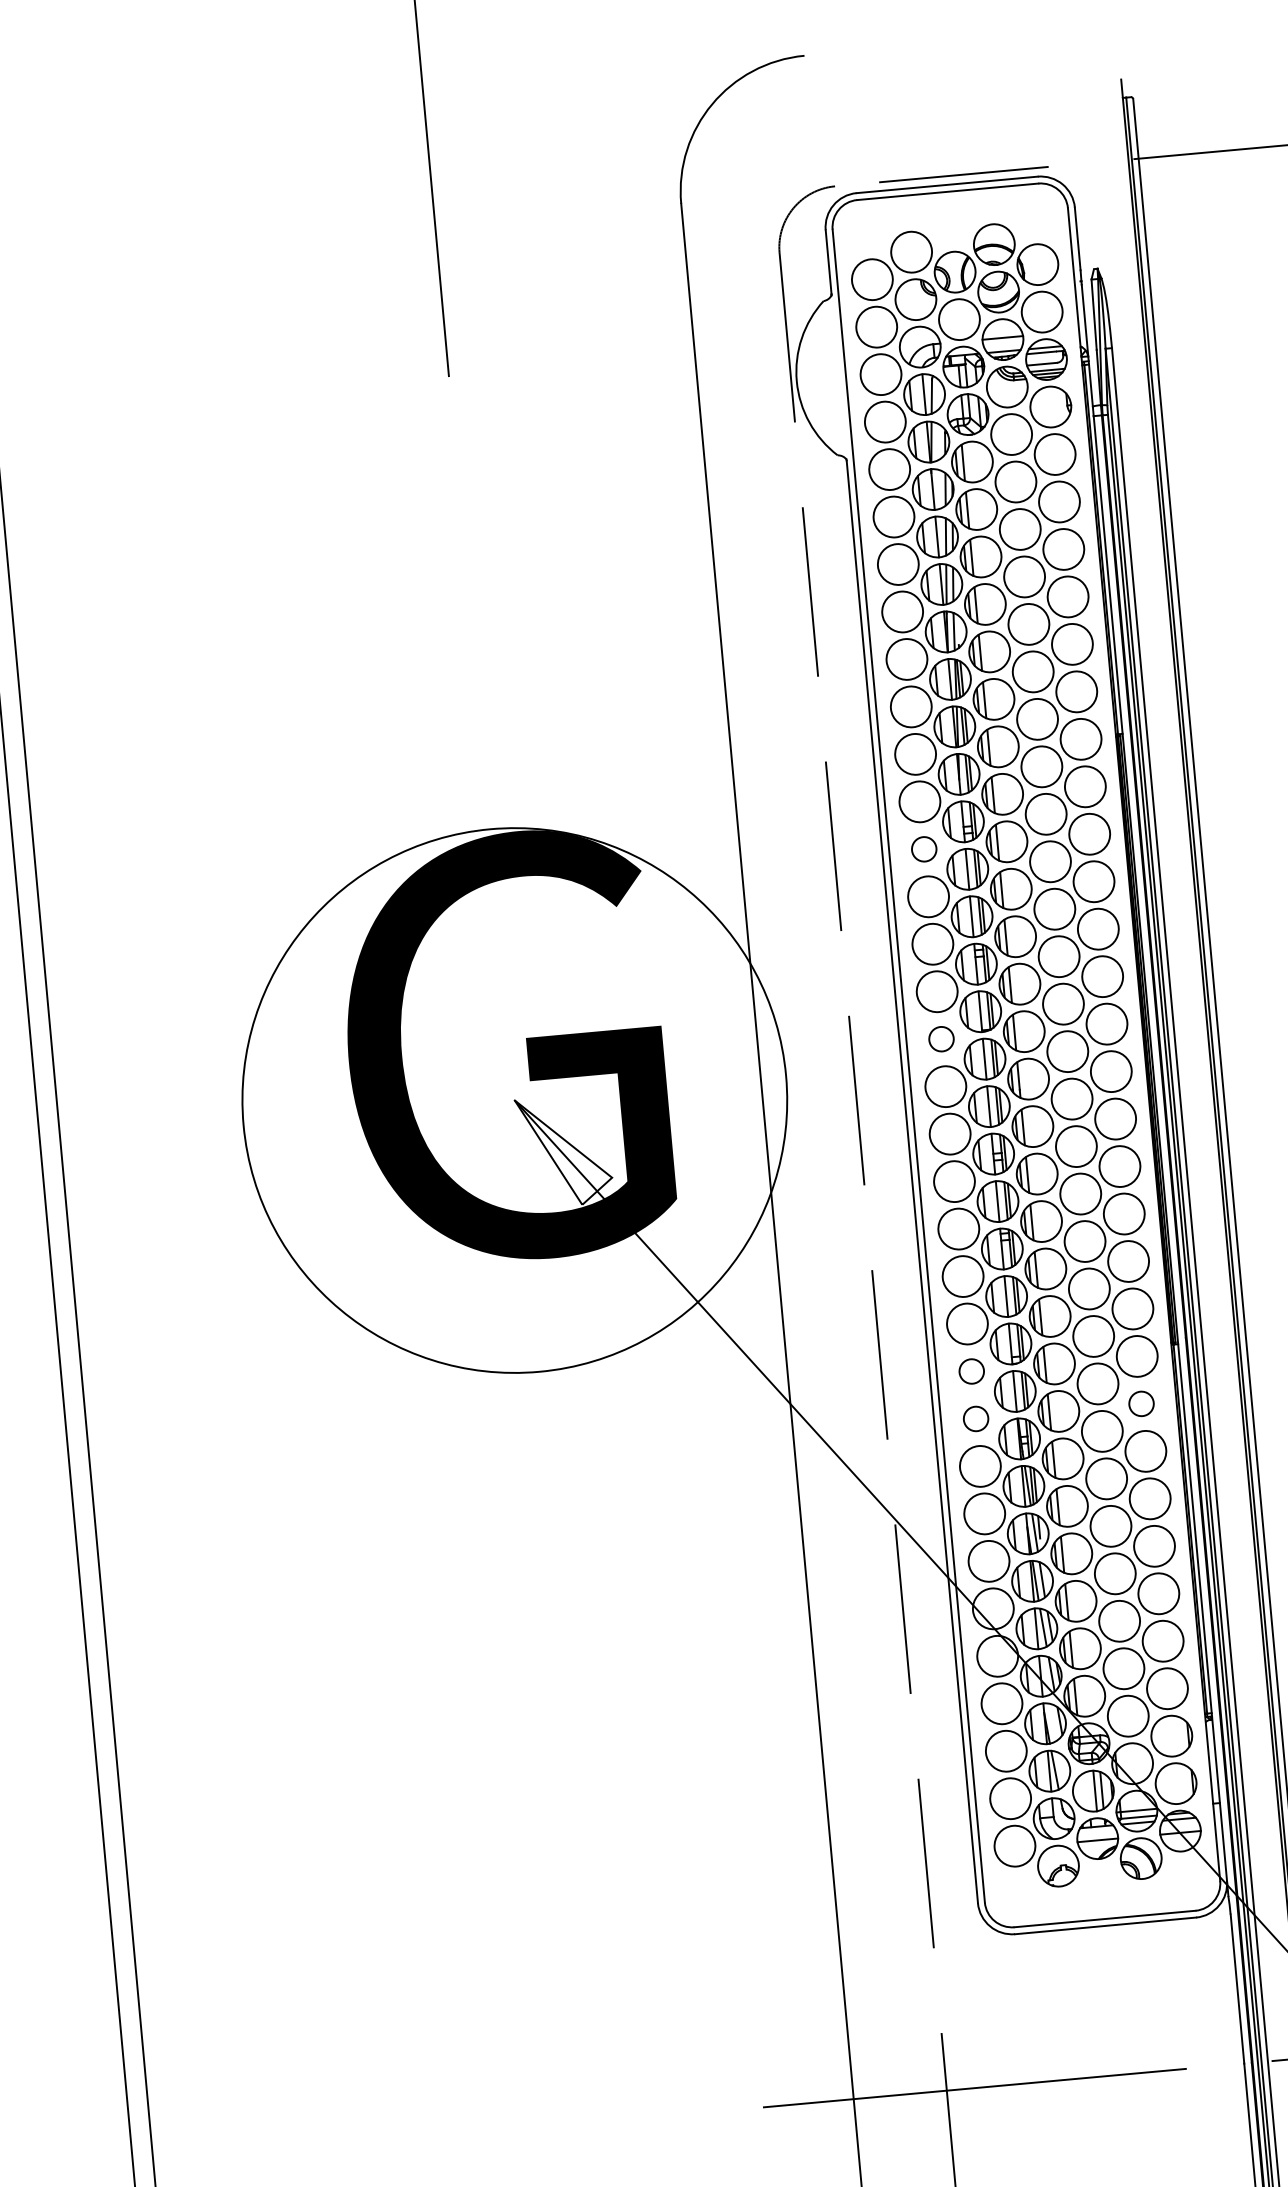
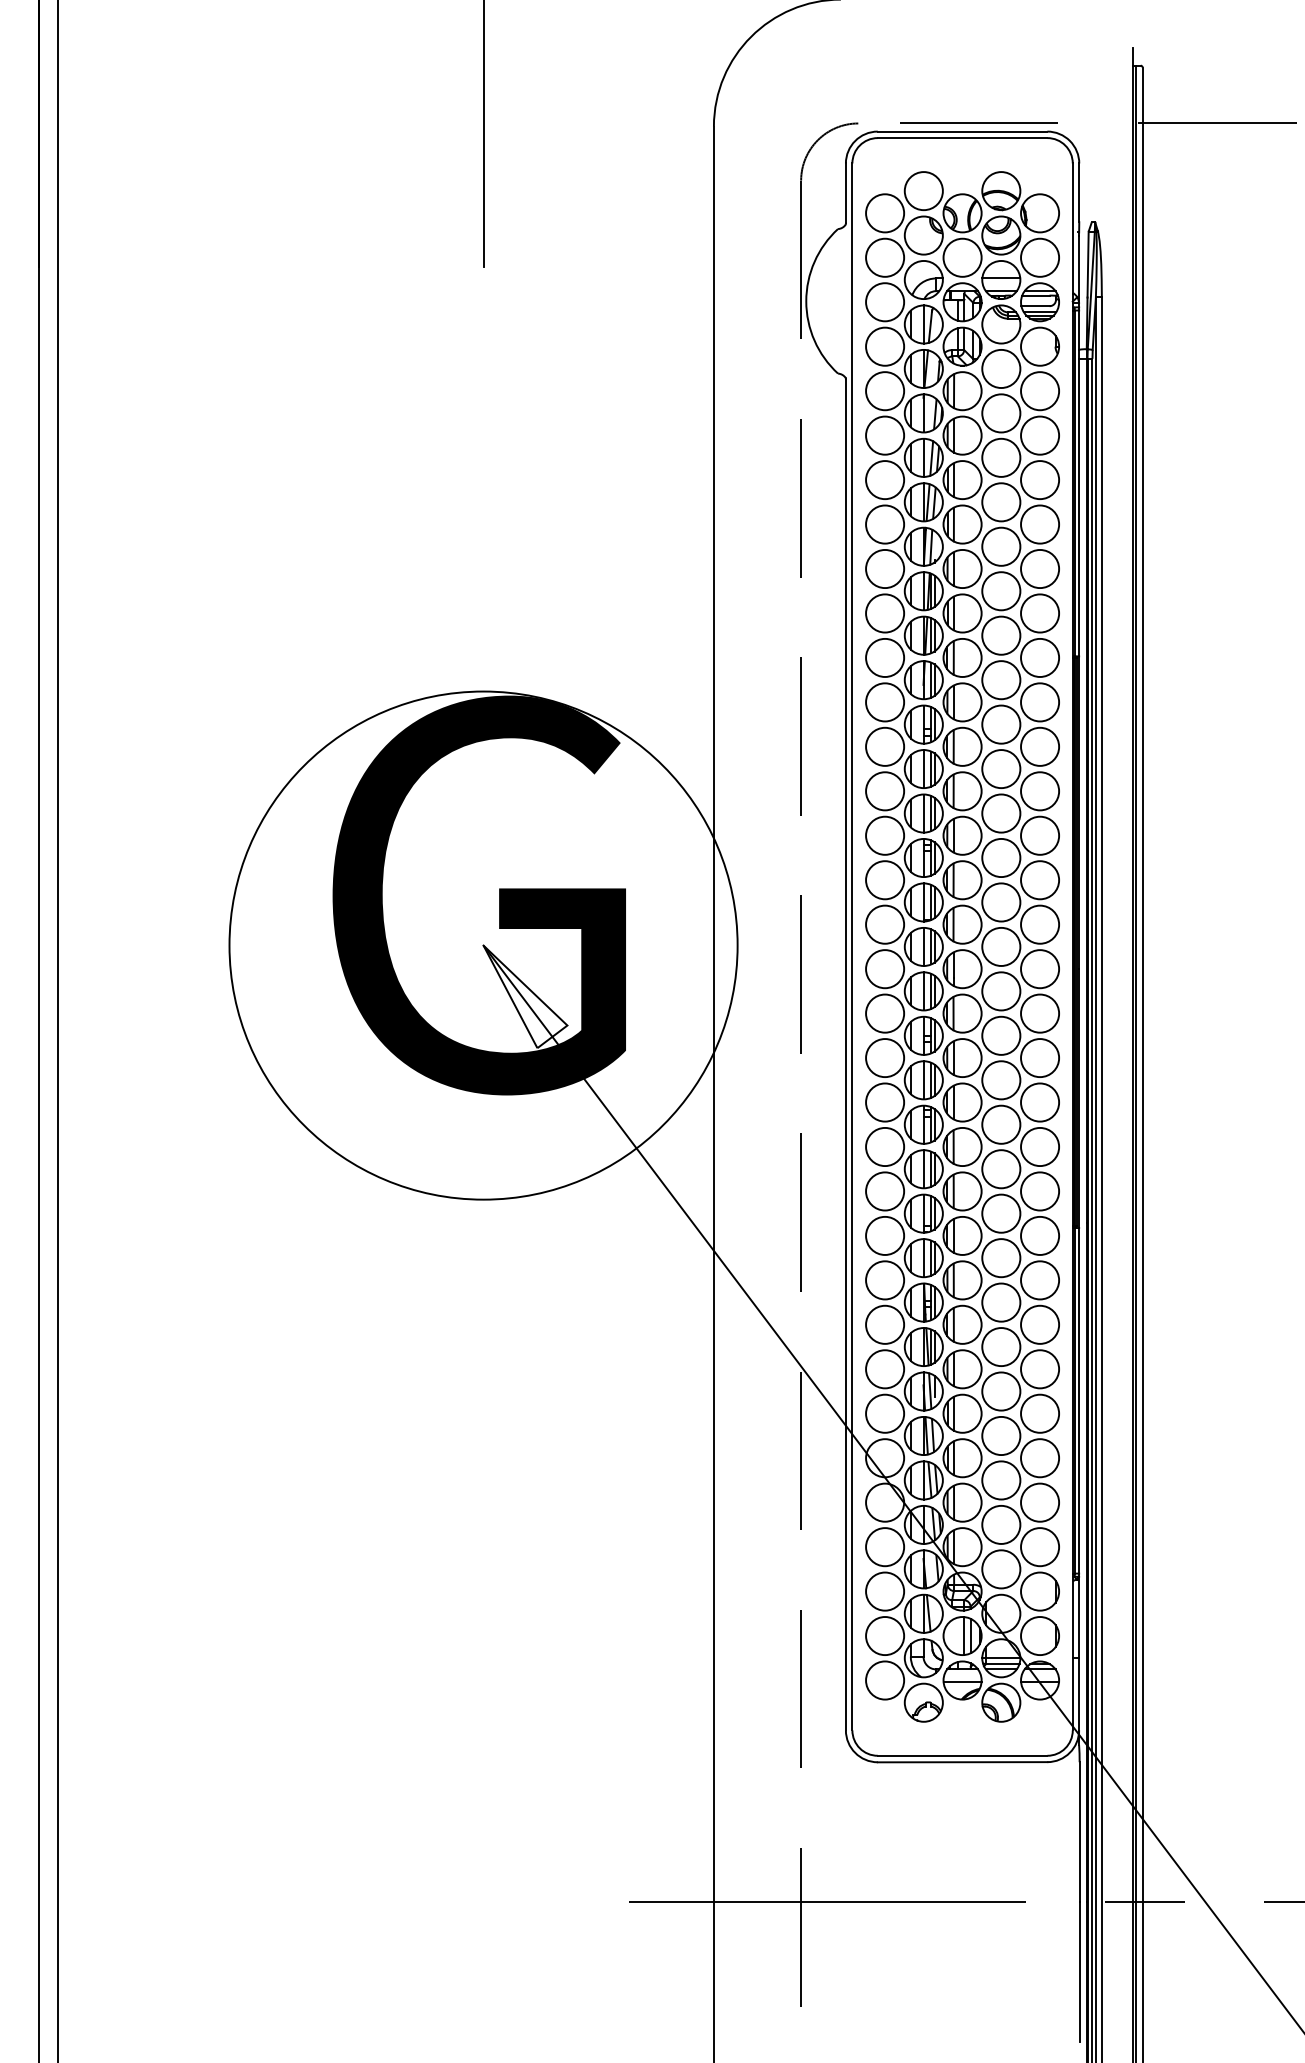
circle: (924, 848) -> (885, 746), size x1.67
circle: (941, 1038) -> (885, 924), size x1.67
circle: (972, 1371) -> (885, 1235), size x1.67
circle: (1142, 1403) -> (1040, 1280), size x1.67
circle: (976, 1419) -> (885, 1280), size x1.67

